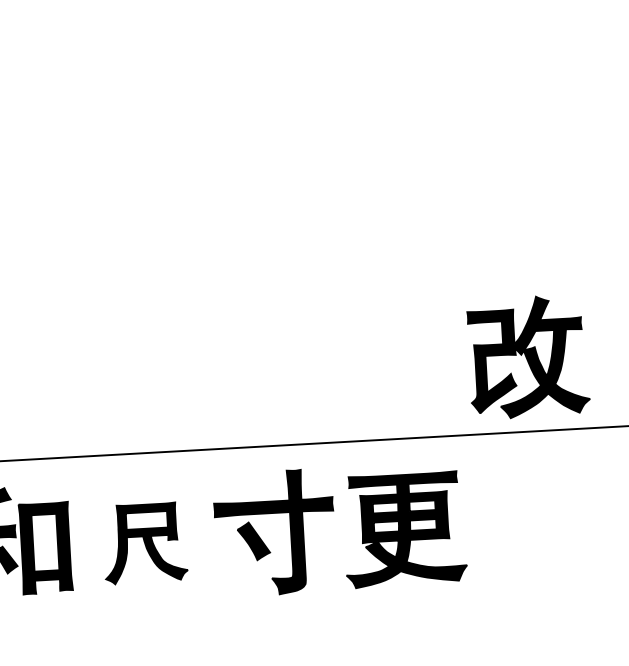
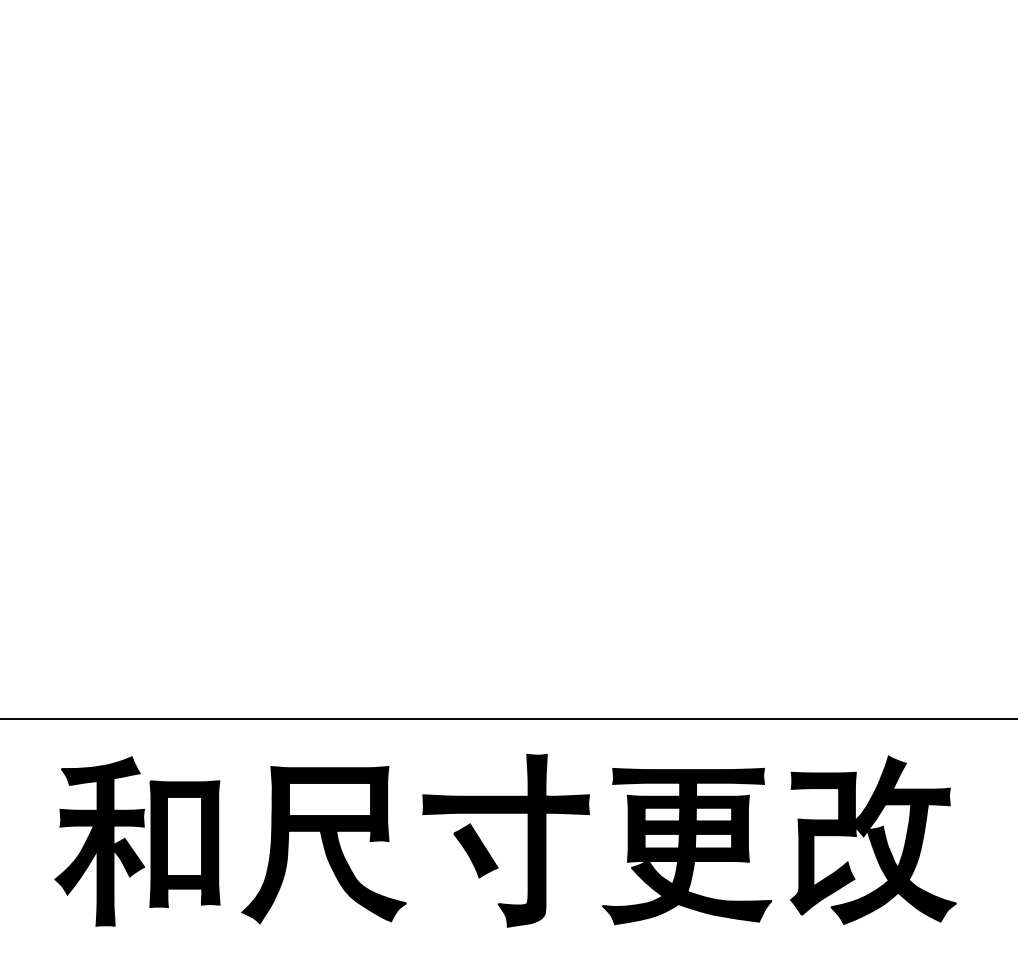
part: (528, 356) -> (873, 839), moved
part: (144, 543) -> (323, 845), size x1.43

